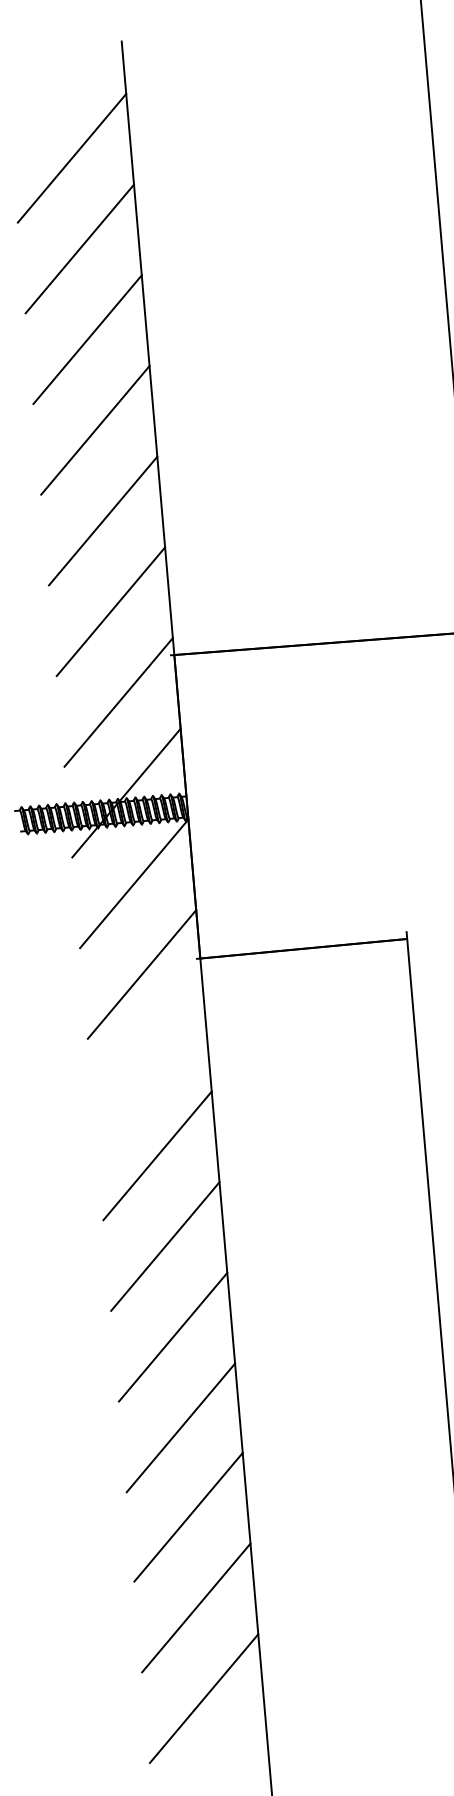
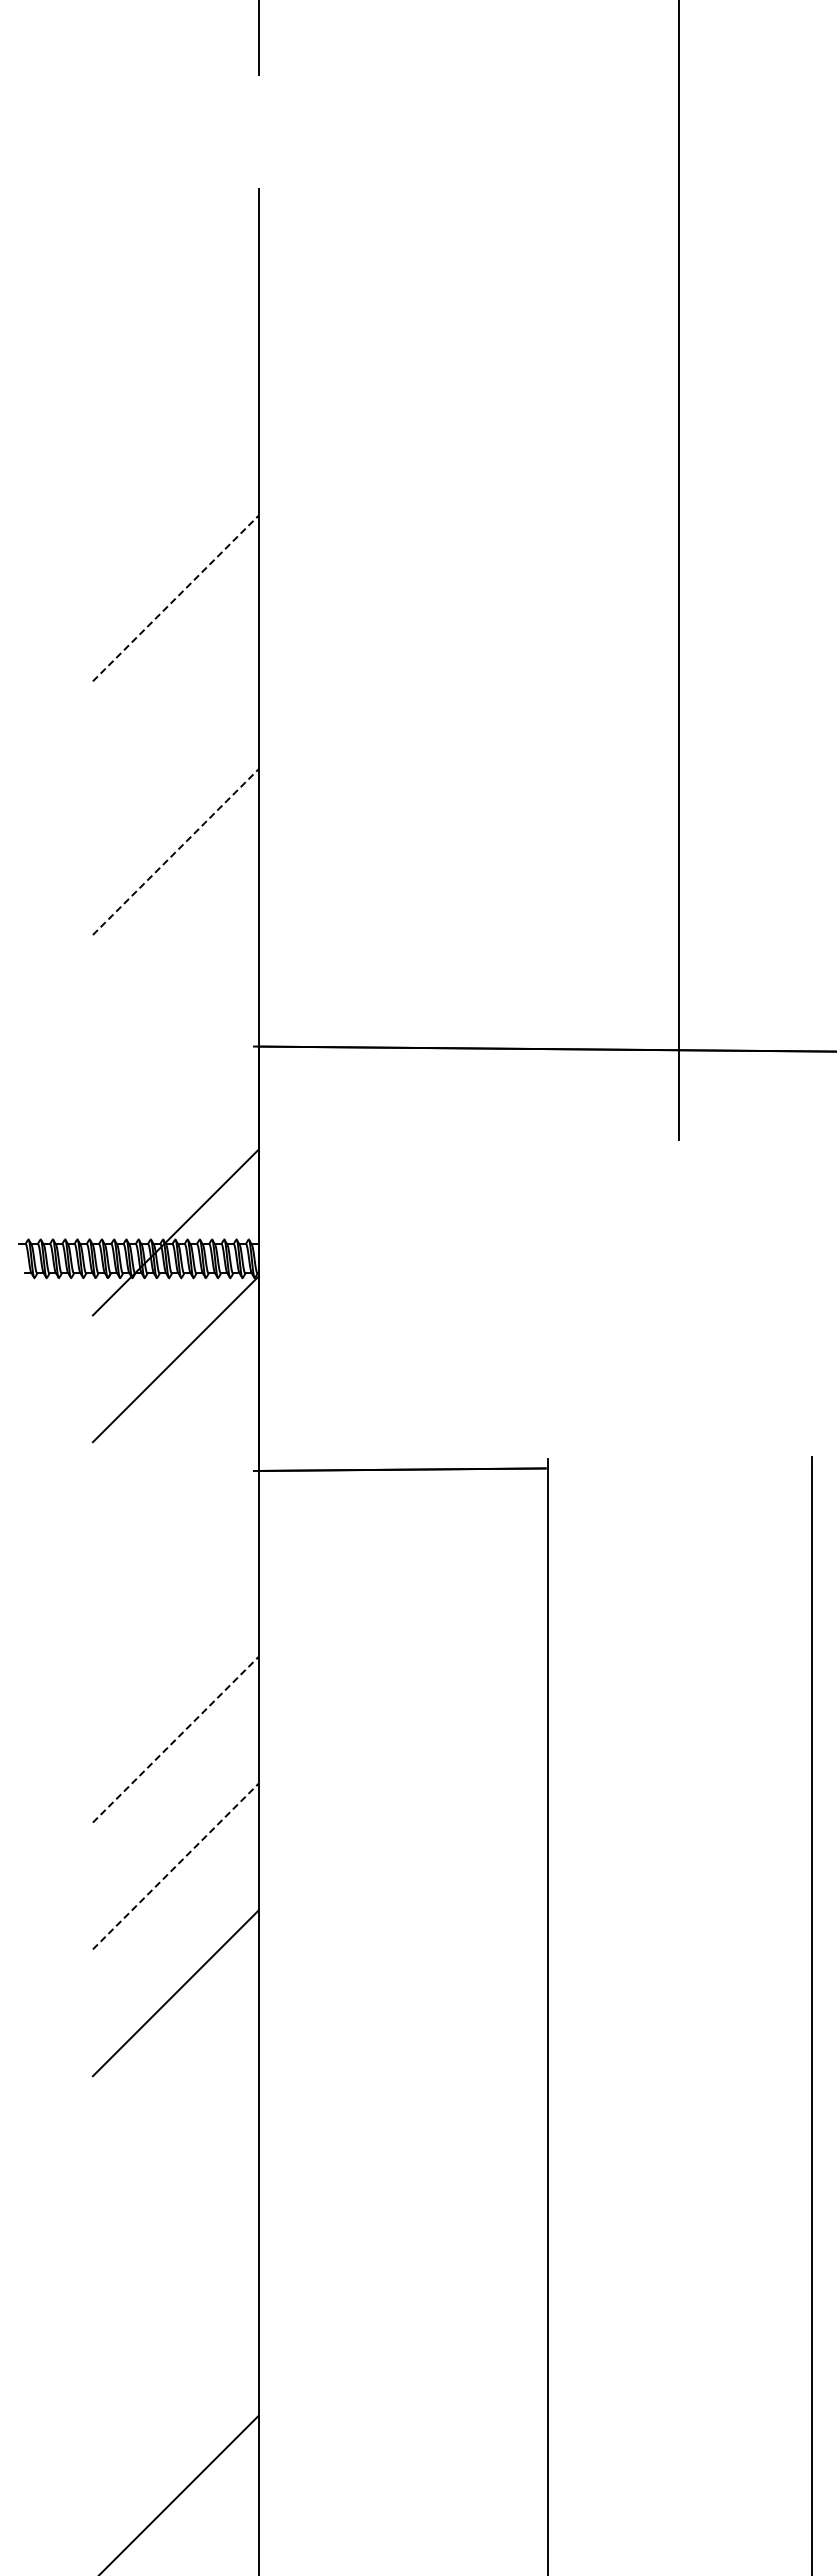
line: (71, 158) -> (175, 344), removed
line: (79, 248) -> (175, 471), removed
line: (88, 339) -> (176, 598), solid -> dashed
line: (95, 430) -> (175, 725), removed
line: (103, 520) -> (176, 851), solid -> dashed
line: (110, 611) -> (175, 978), removed
line: (118, 702) -> (175, 1105), removed
line: (141, 974) -> (175, 1486), removed
line: (158, 1155) -> (176, 1739), solid -> dashed
line: (165, 1246) -> (176, 1866), solid -> dashed
line: (180, 1428) -> (175, 2120), removed
line: (188, 1516) -> (175, 2244), removed
line: (196, 1607) -> (175, 2371), removed

